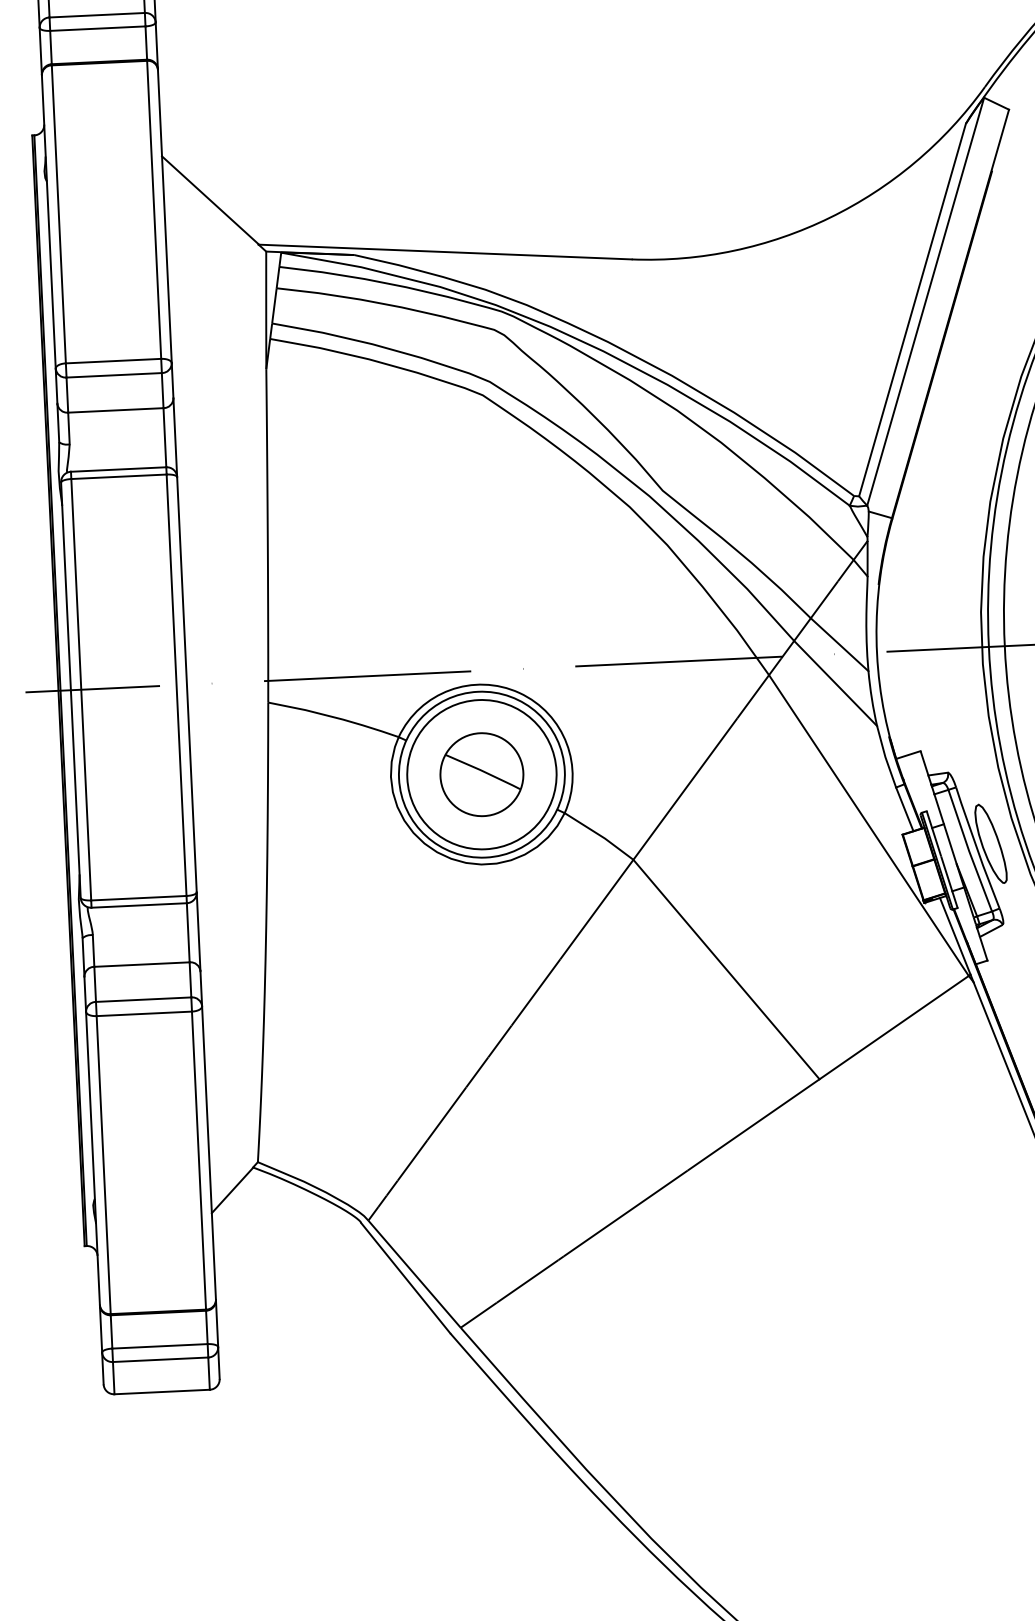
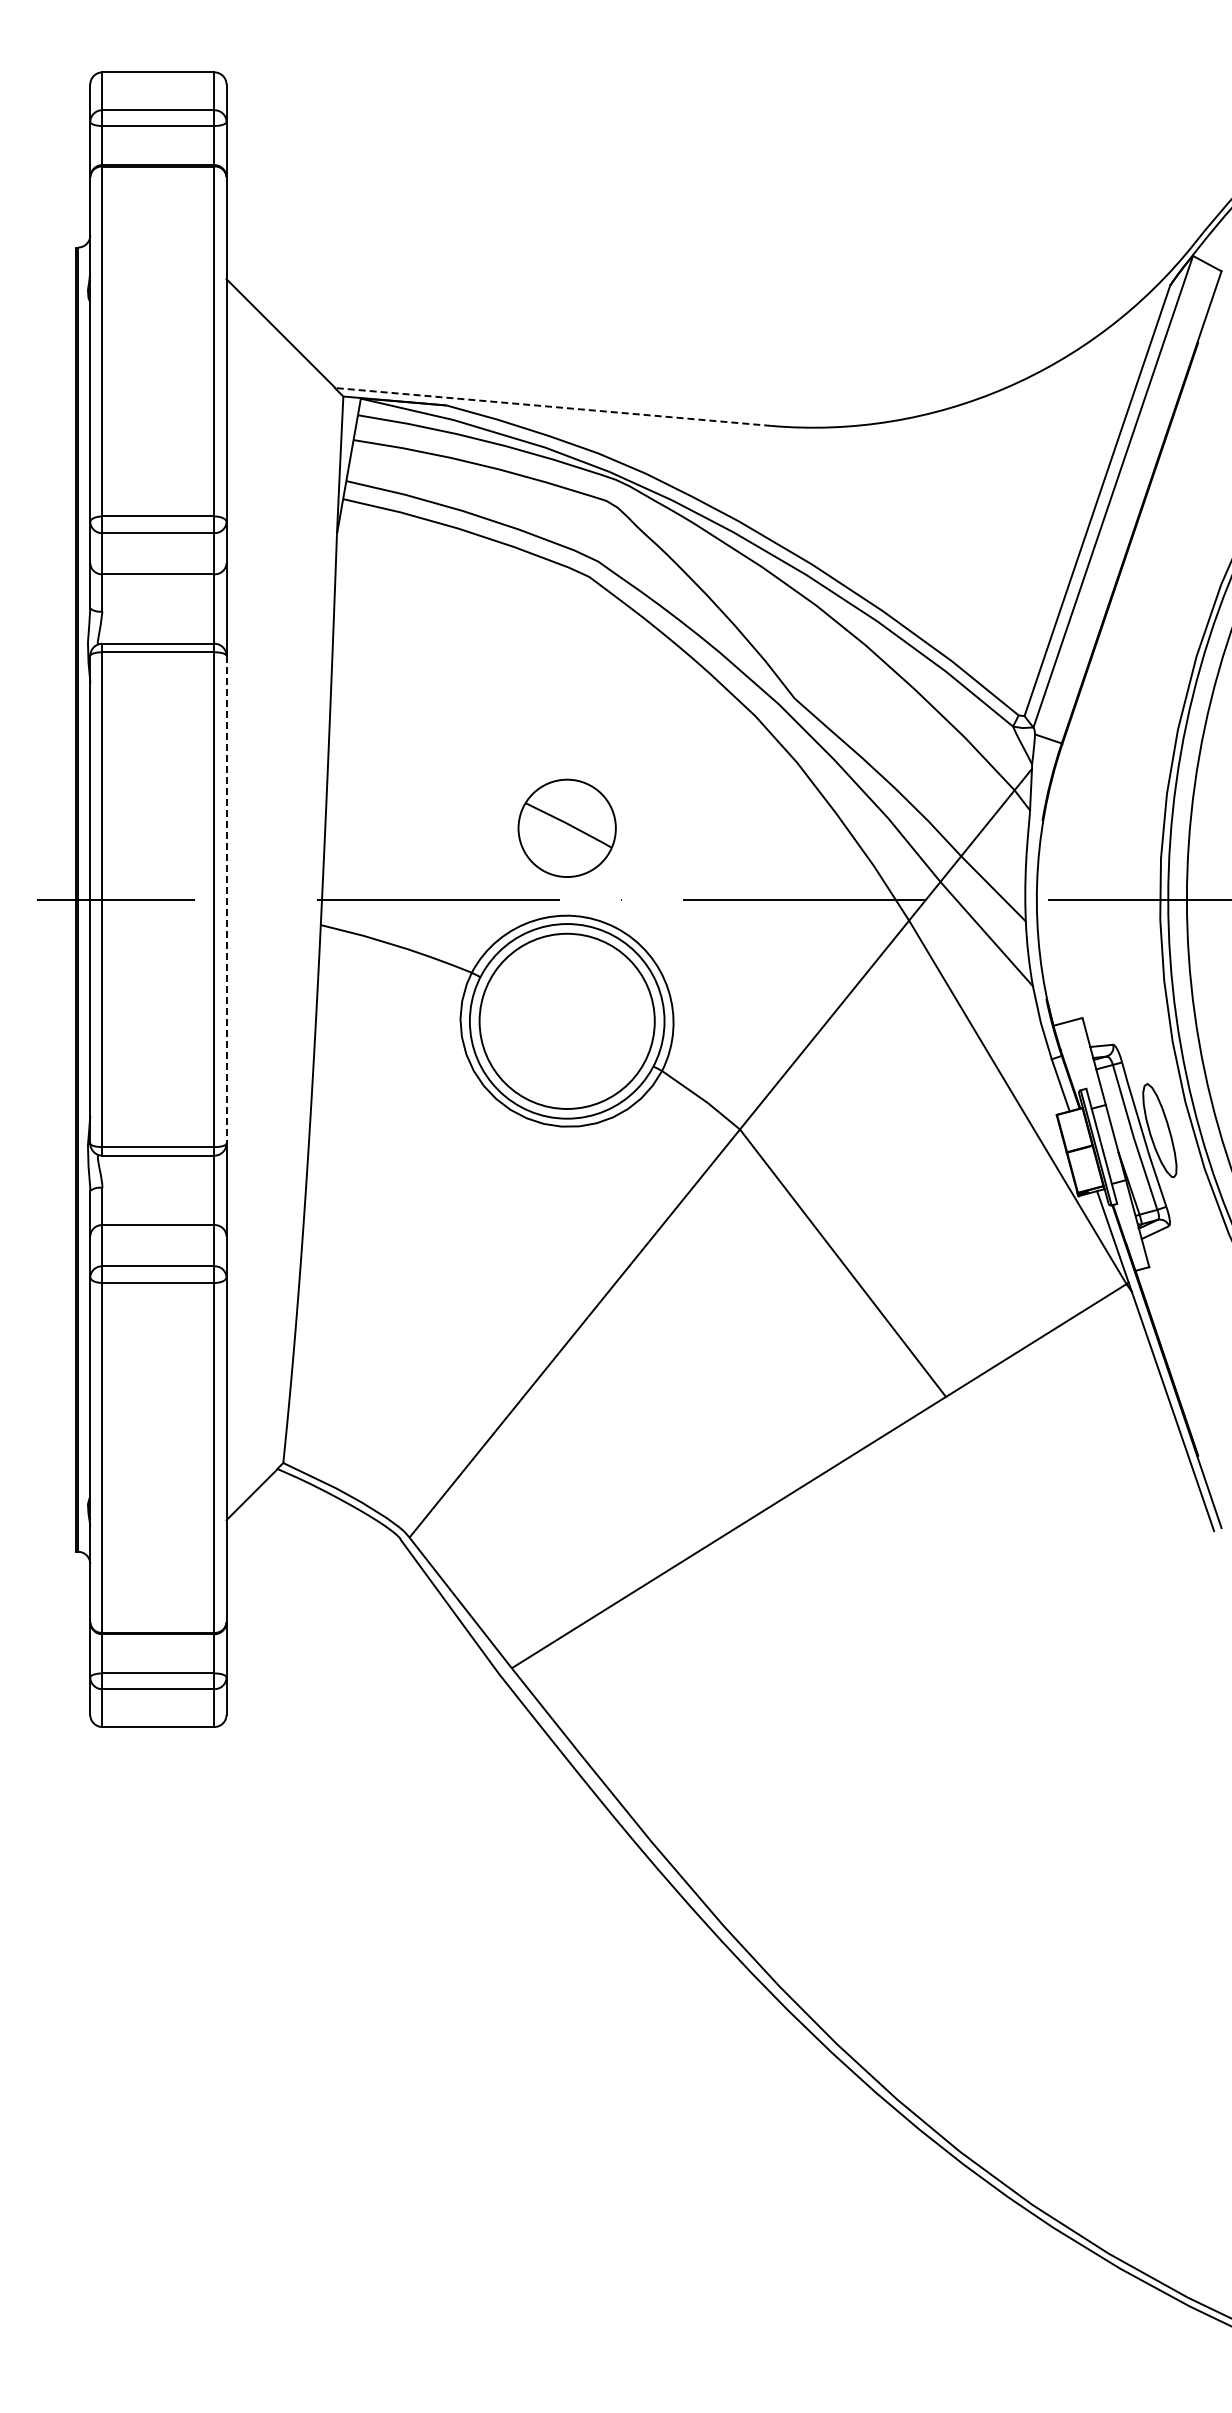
line: (445, 251) -> (553, 406), solid -> dashed
line: (186, 684) -> (226, 899), solid -> dashed
part: (481, 773) -> (566, 827), moved

